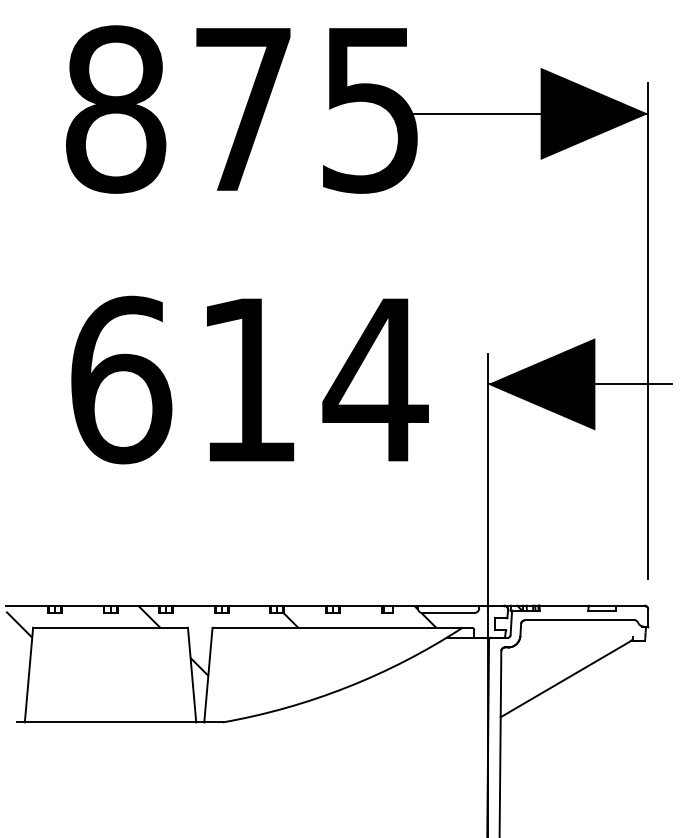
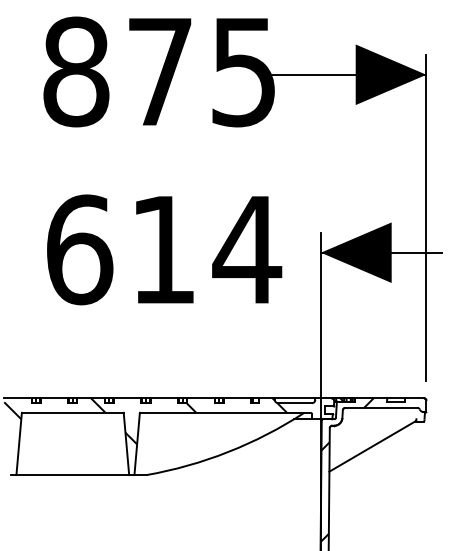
hatch: (526, 715) -> (346, 470), added

